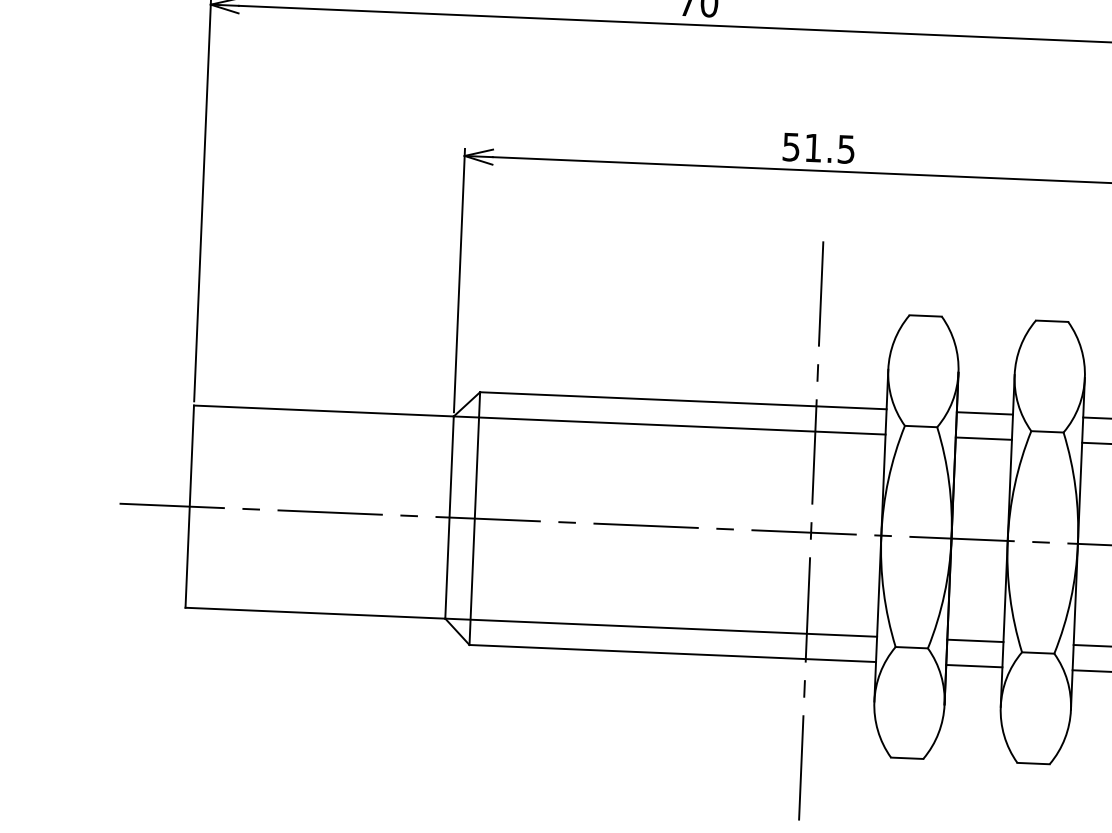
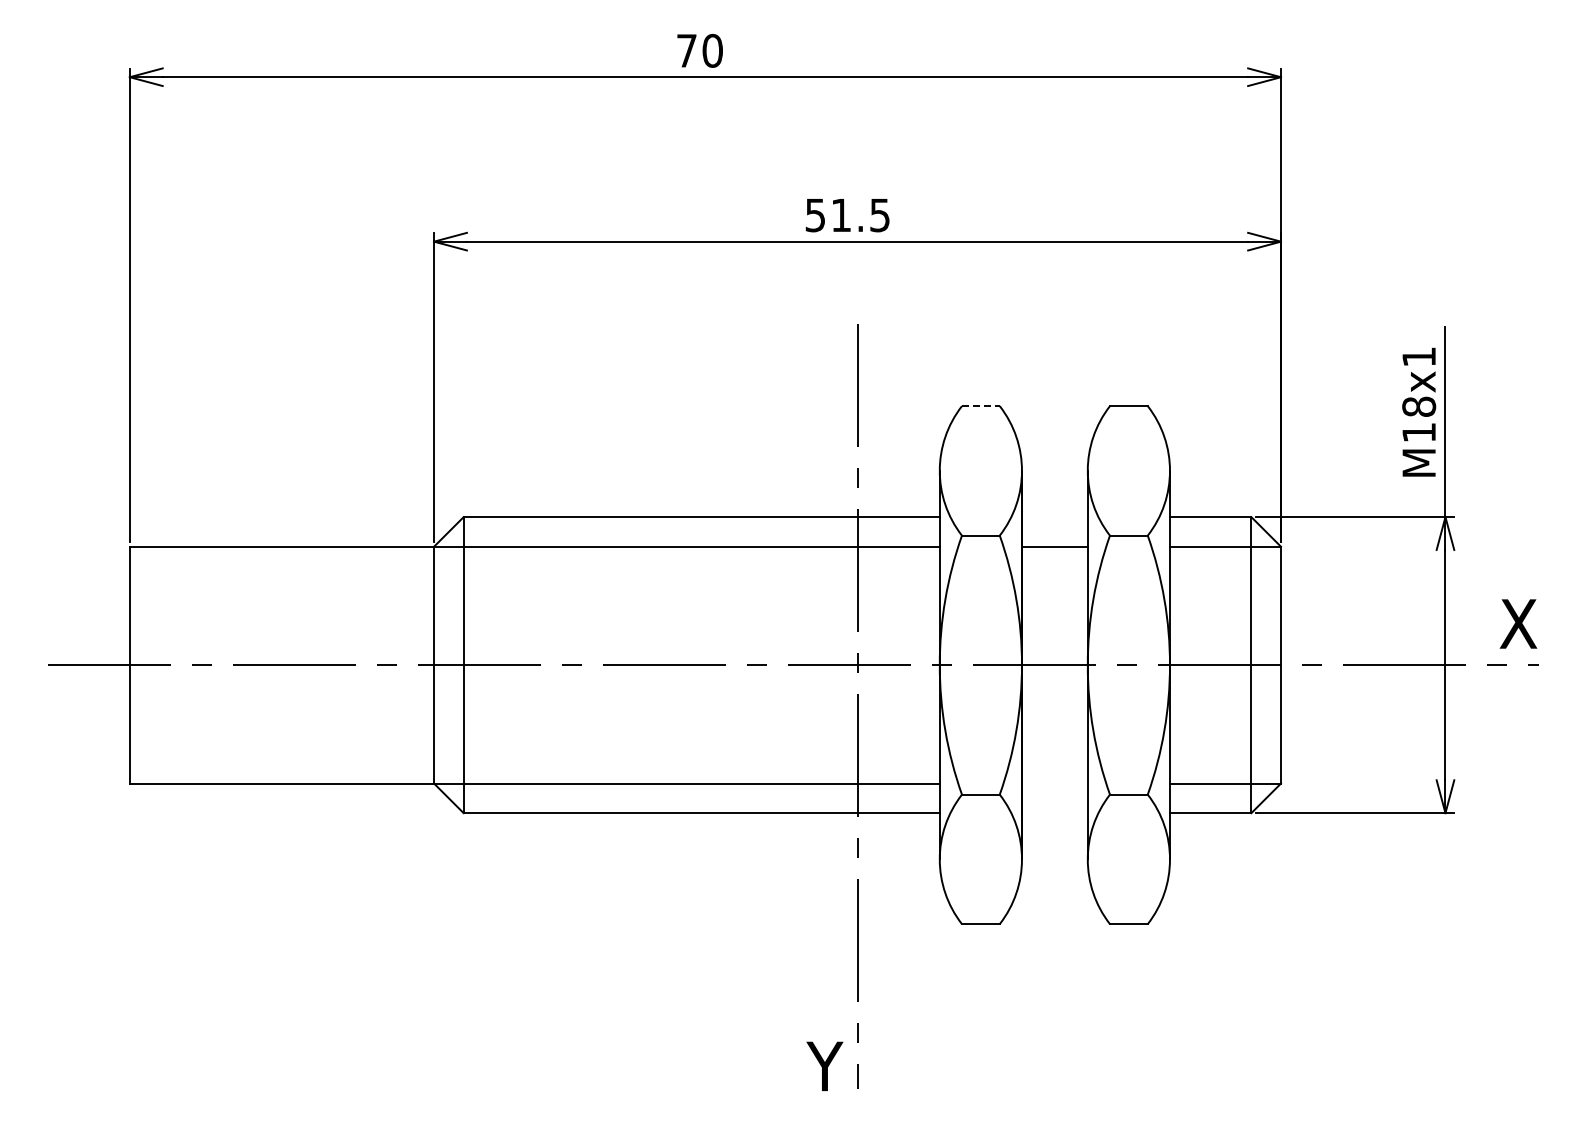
line: (925, 316) -> (980, 406), solid -> dashed
line: (984, 413) -> (1054, 517), removed
line: (975, 640) -> (1054, 783), removed
line: (973, 666) -> (1054, 813), removed

